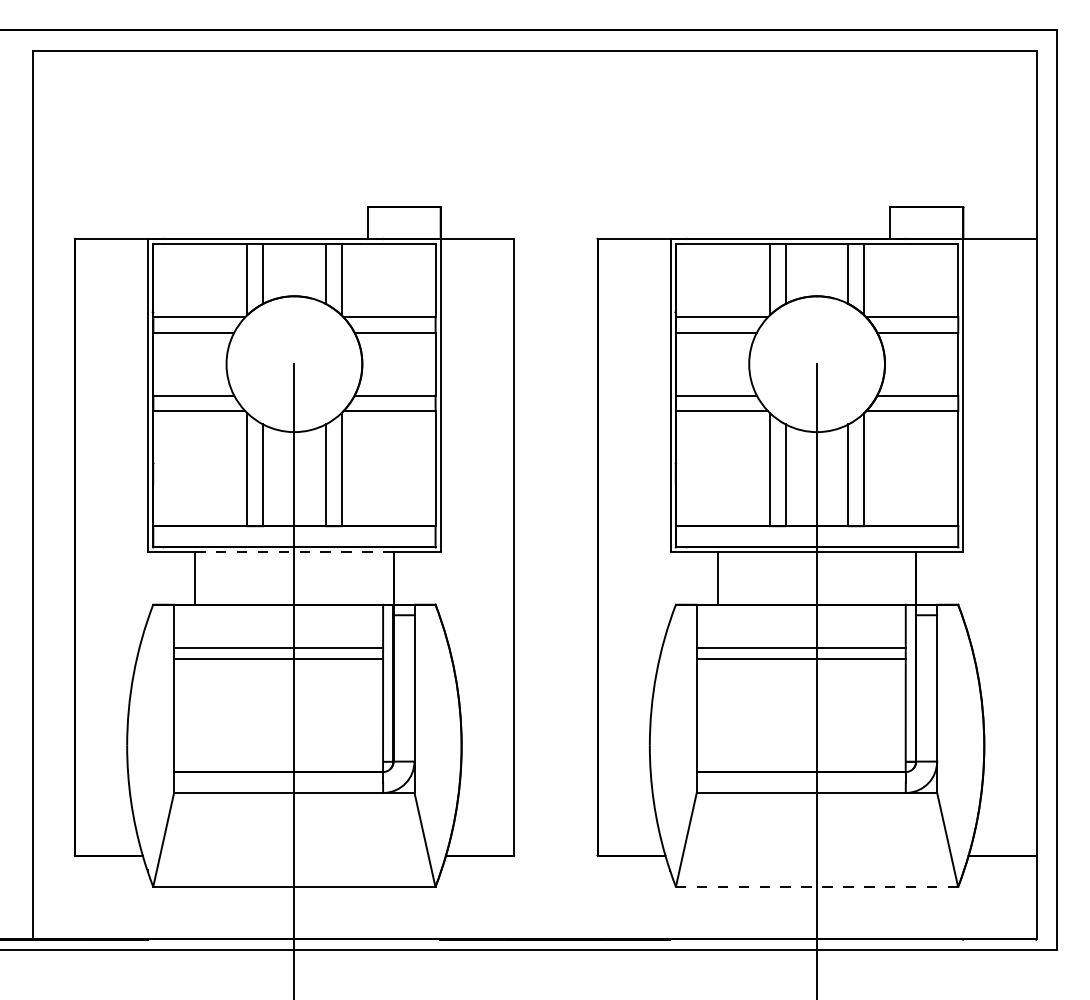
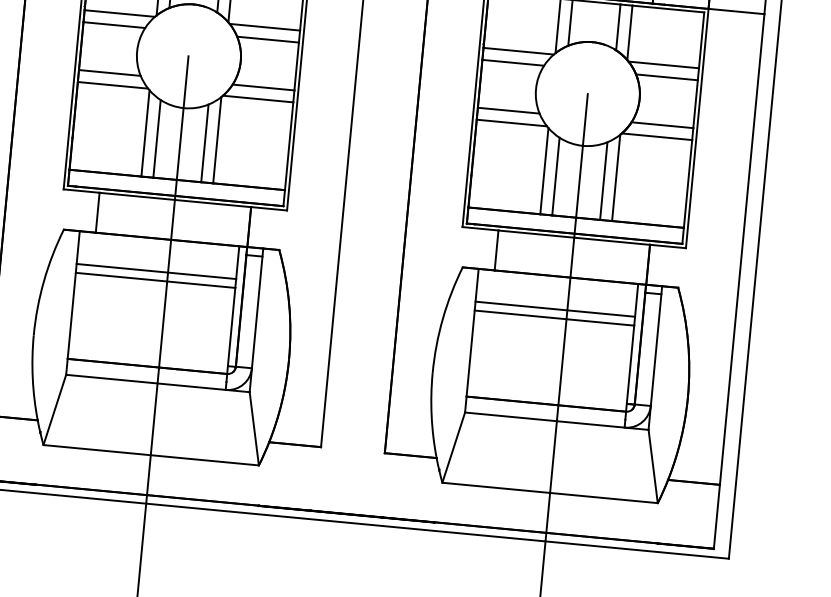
line: (293, 552) -> (174, 199), dashed -> solid
line: (816, 886) -> (549, 492), dashed -> solid

